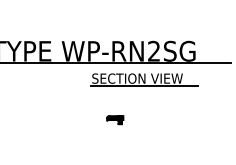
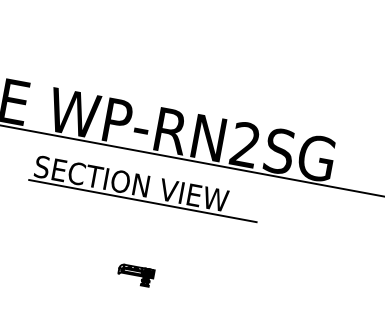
part: (144, 79) -> (146, 188), moved

